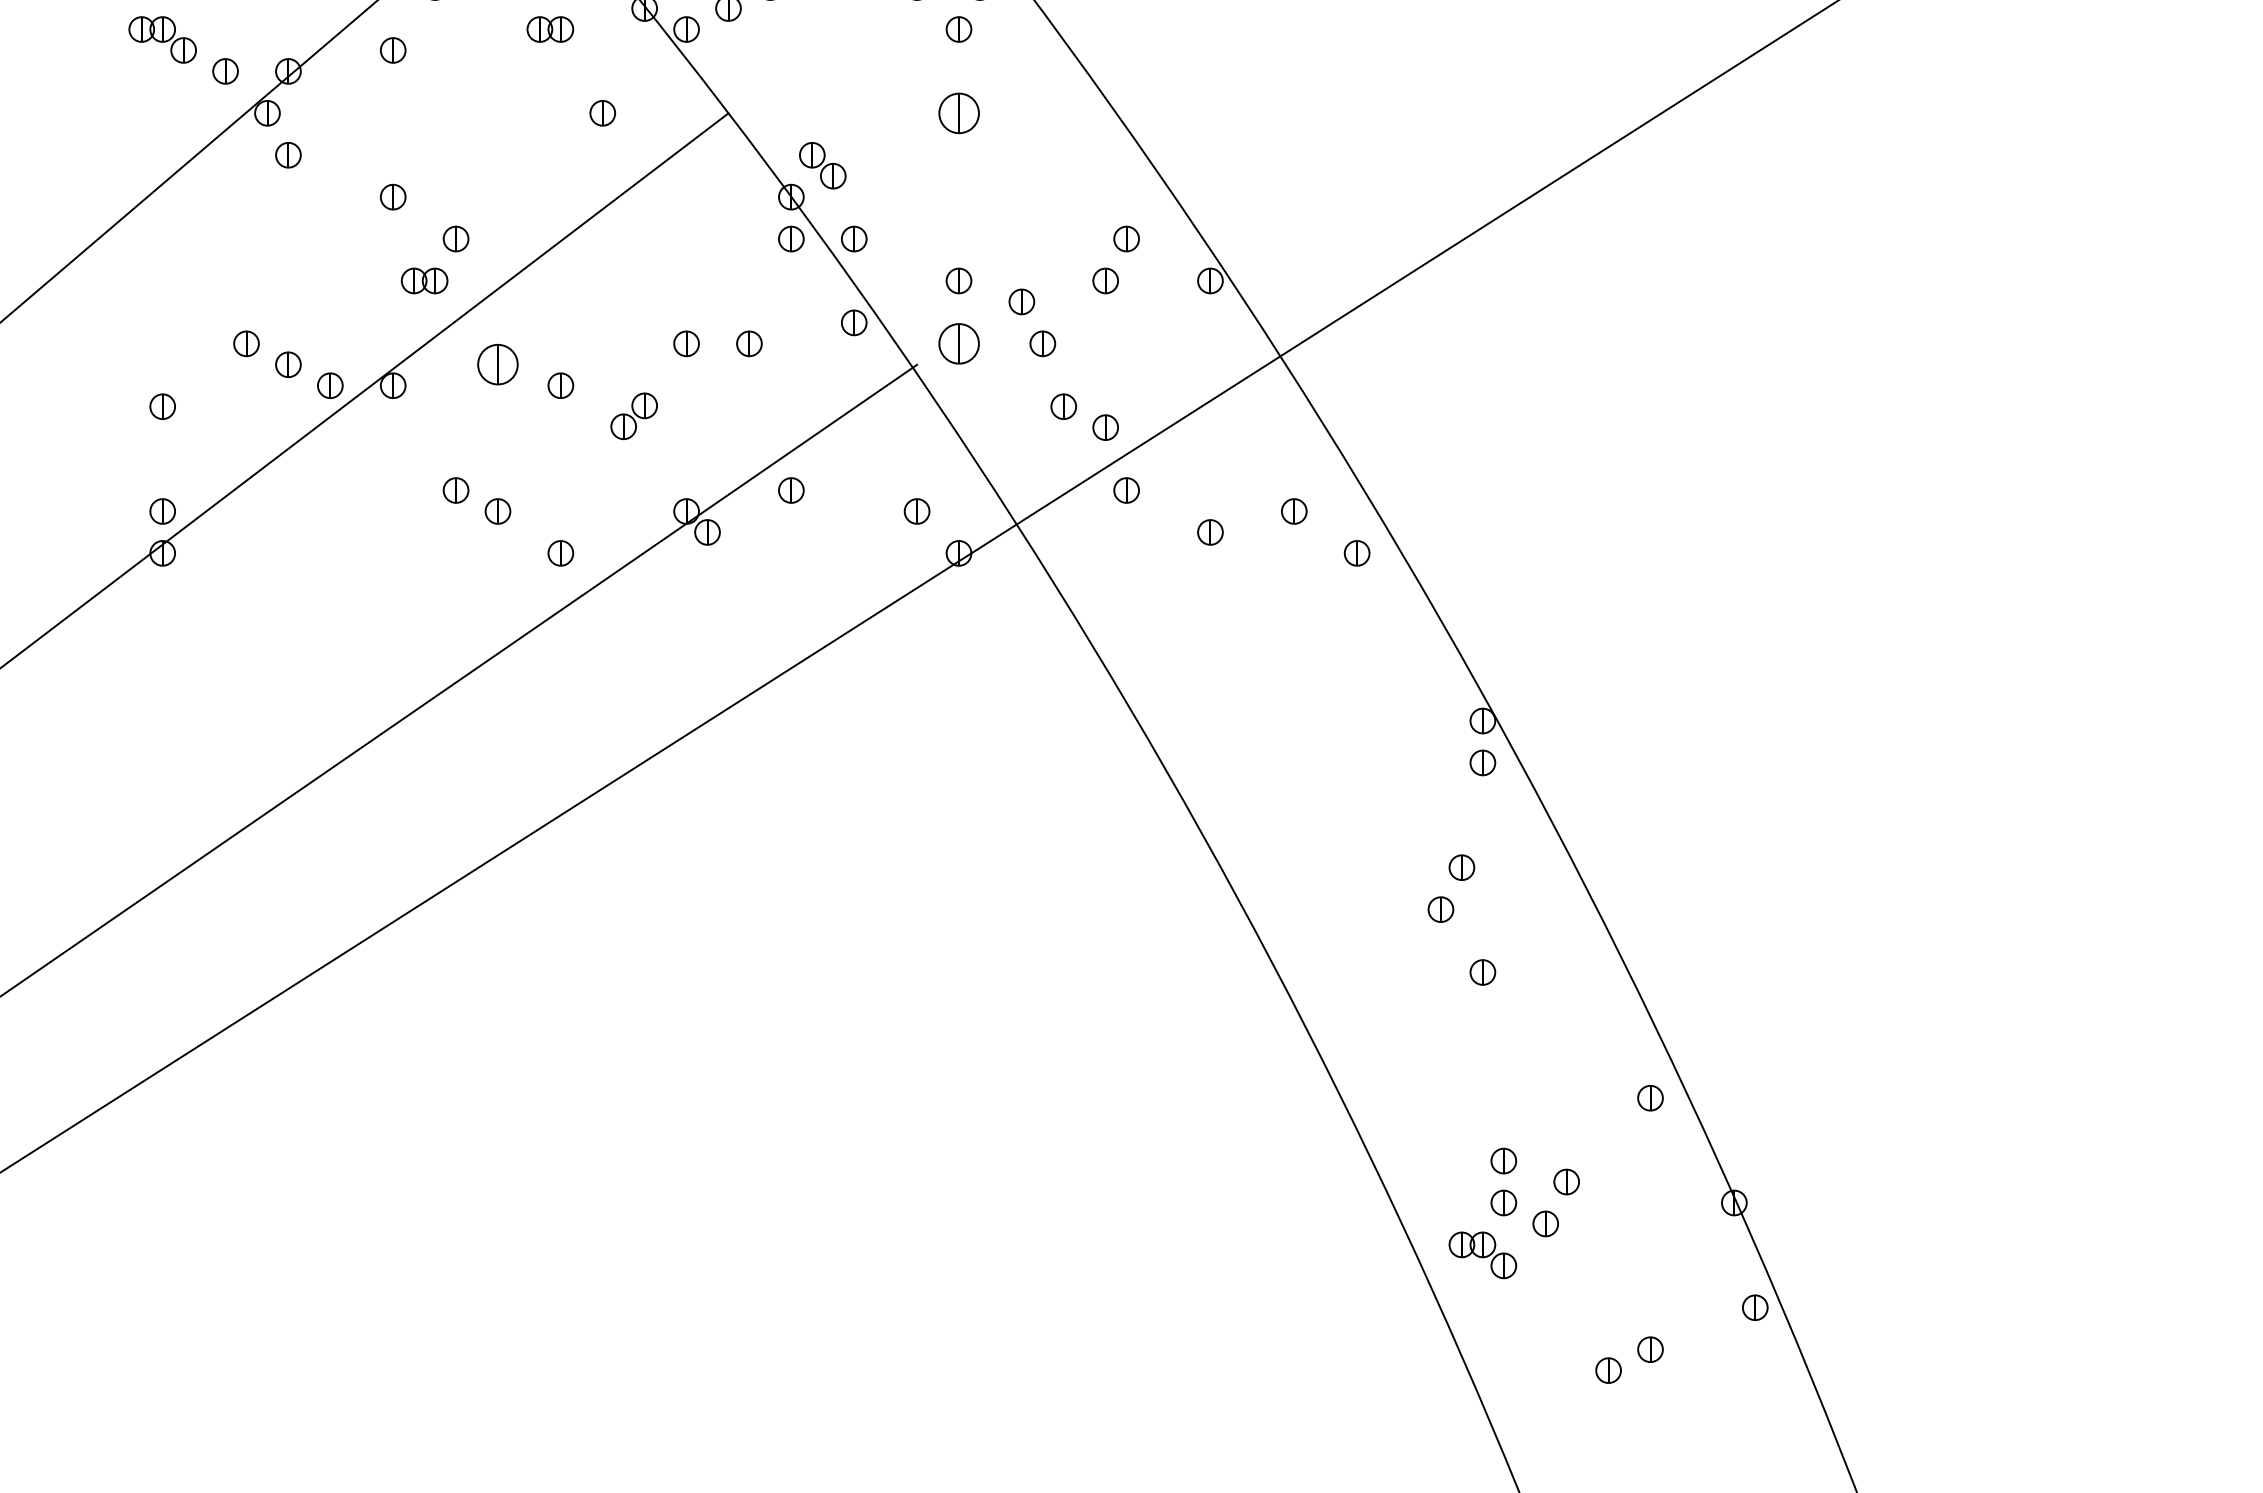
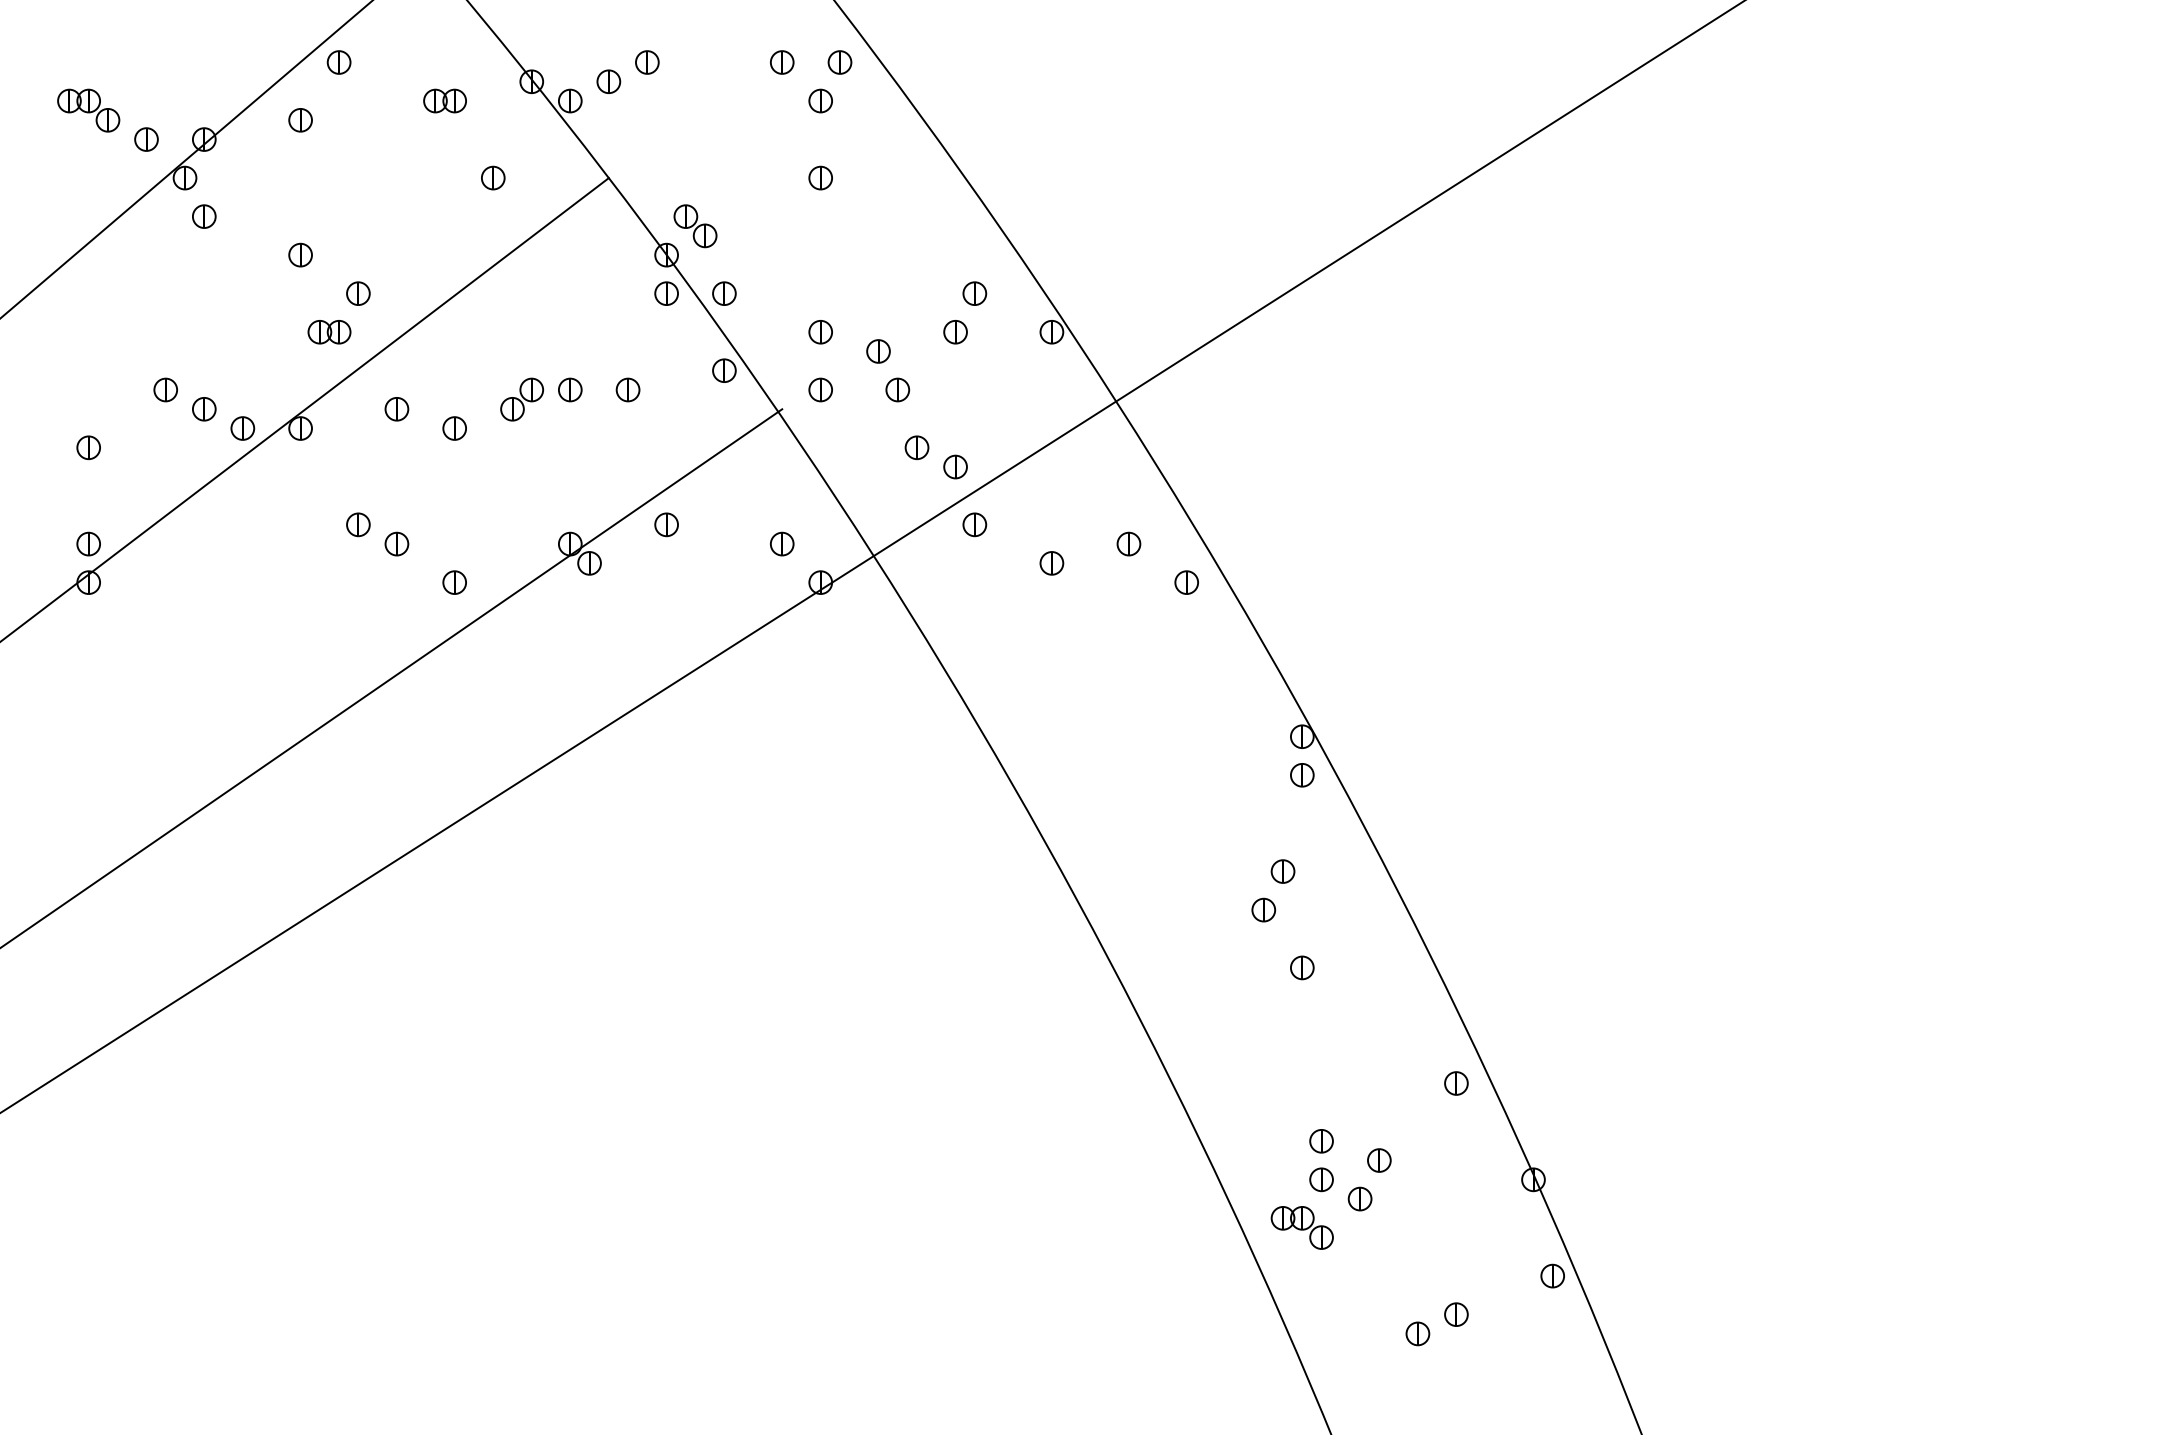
part: (958, 112) -> (820, 177), size x0.62
part: (958, 343) -> (820, 389), size x0.62
part: (497, 365) -> (396, 409), size x0.62
part: (633, 416) -> (521, 399), moved

